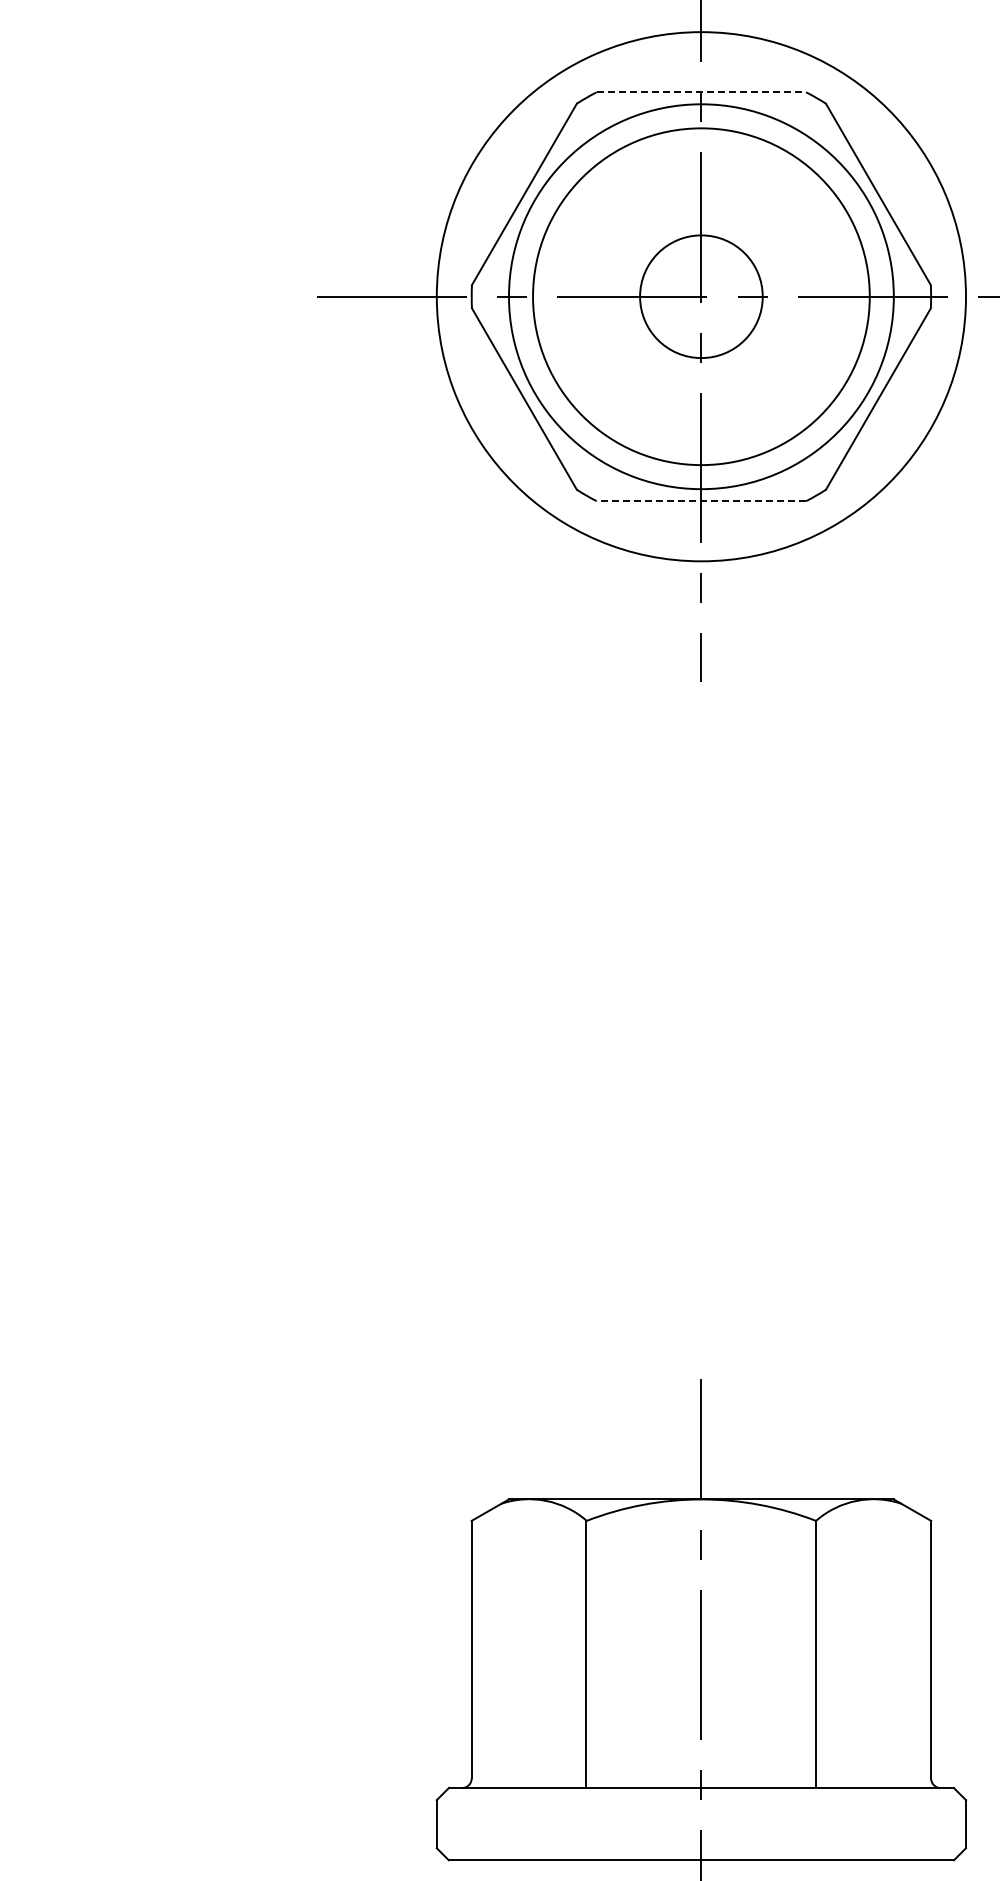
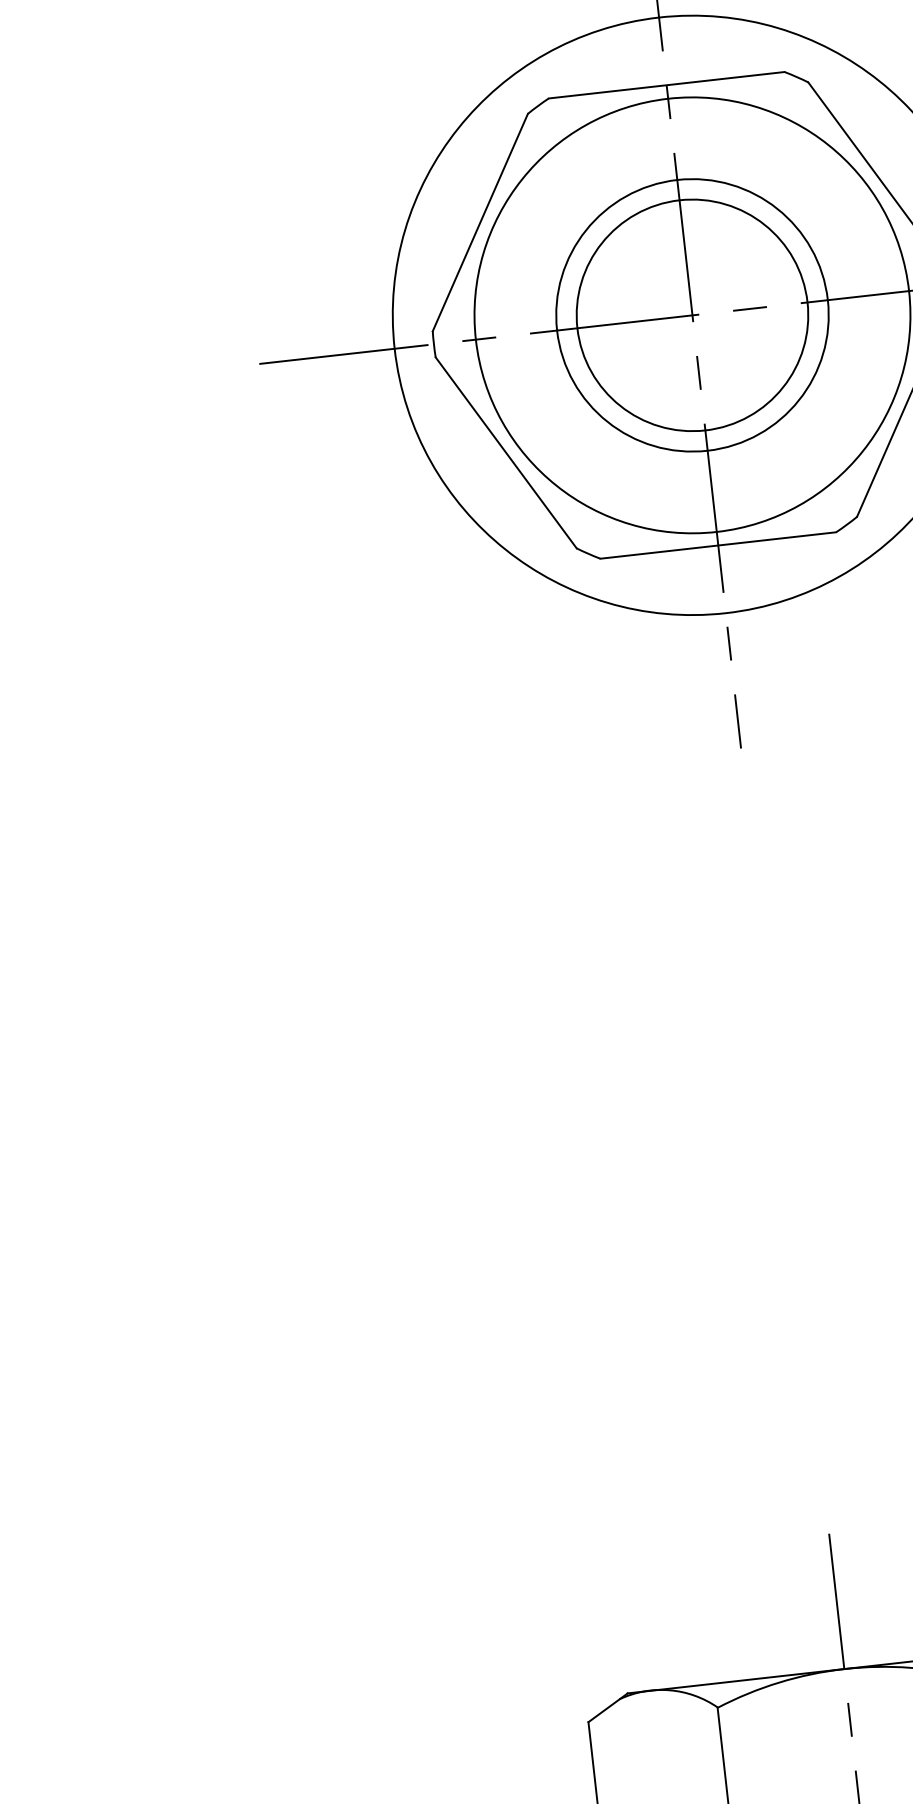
line: (701, 92) -> (666, 85), dashed -> solid
circle: (701, 296) -> (692, 315), size x0.71
circle: (701, 296) -> (692, 315), size x1.67
line: (701, 501) -> (718, 545), dashed -> solid

